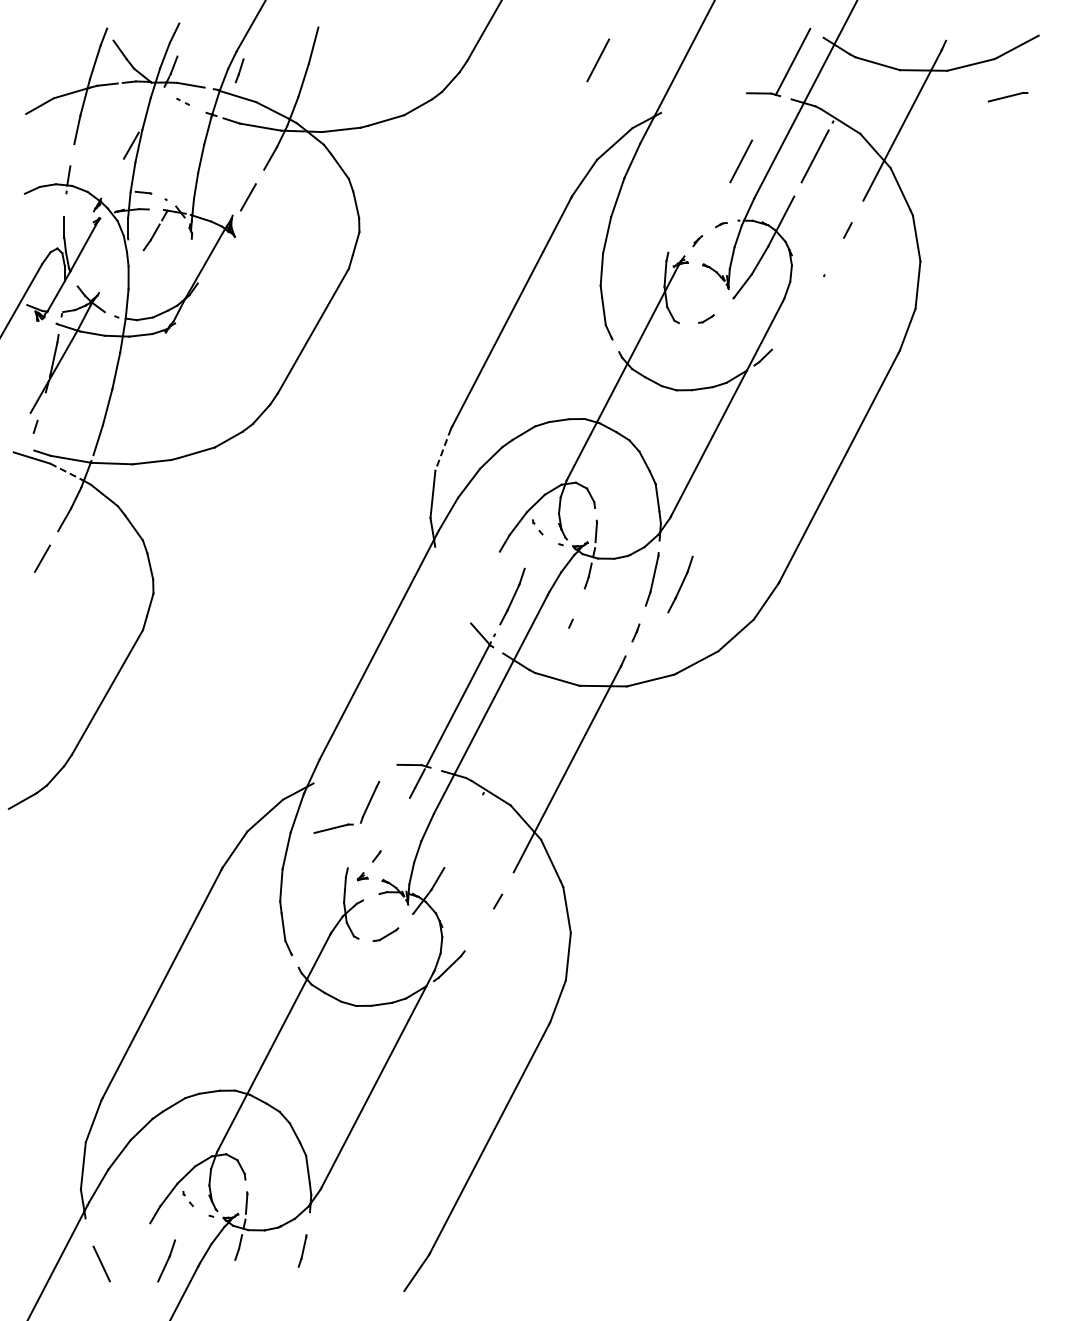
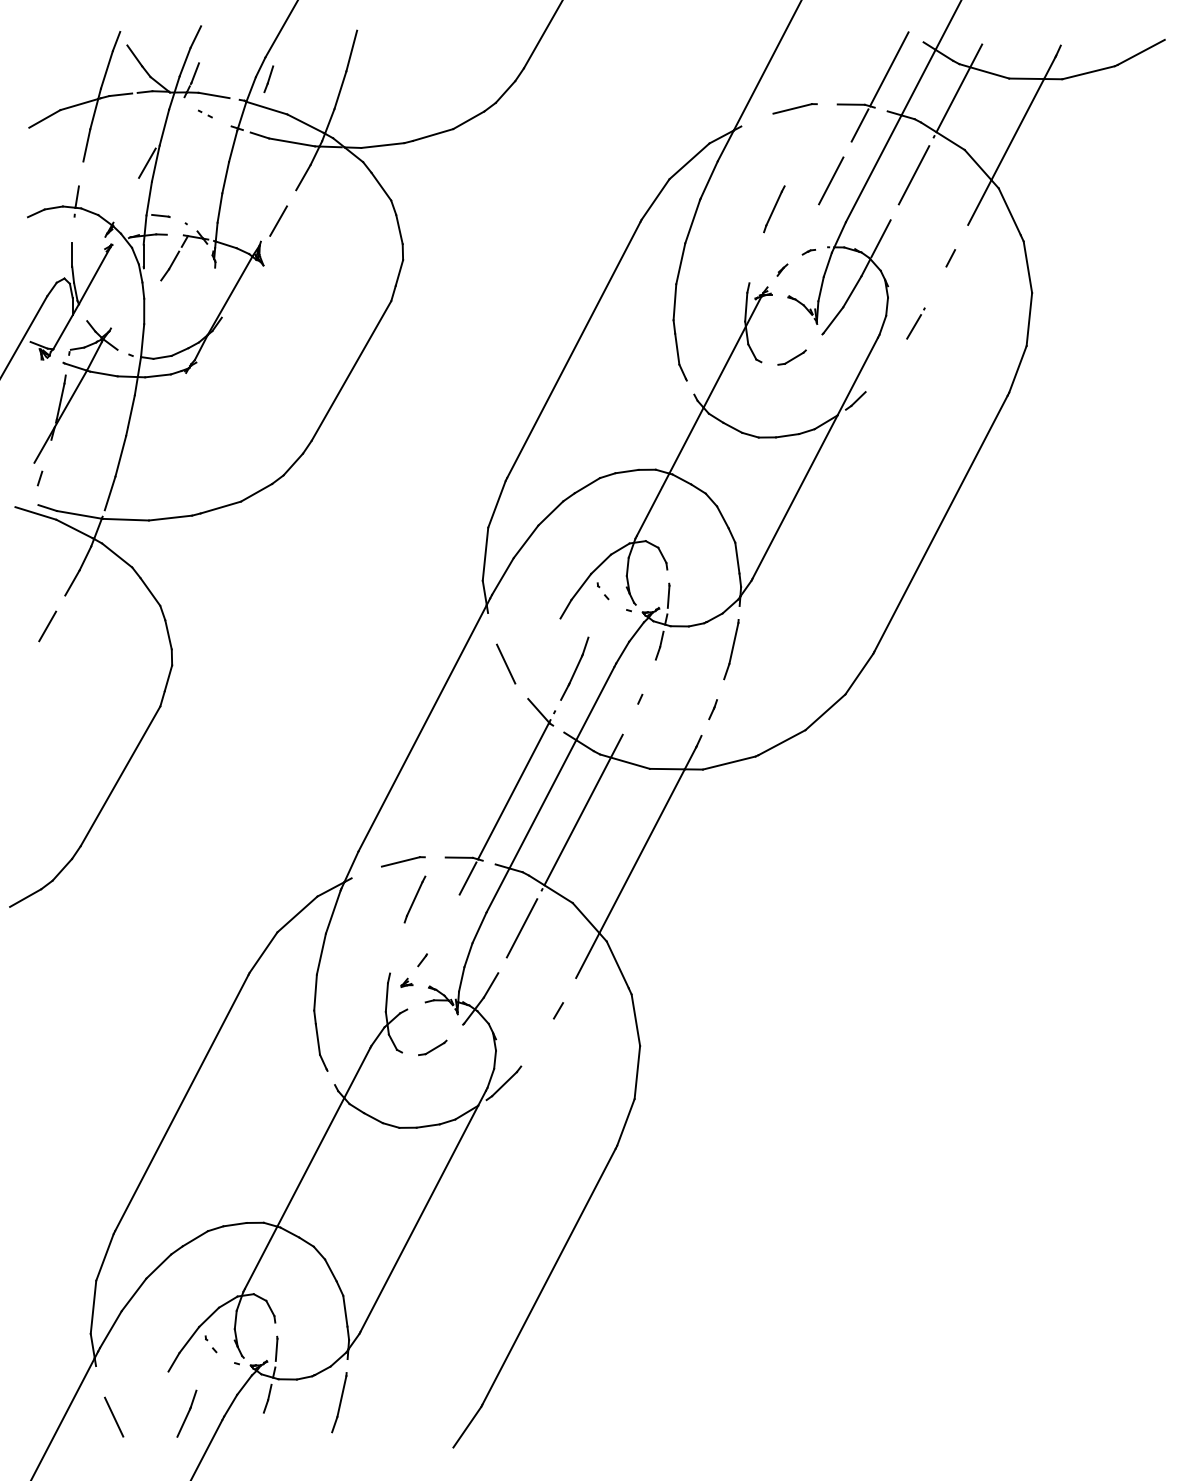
line: (598, 60) -> (671, 67), removed
line: (855, 78) -> (959, 87), added
line: (1007, 97) -> (794, 109), moved
line: (766, 111) -> (859, 124), added
line: (690, 186) -> (774, 209), added
line: (815, 291) -> (914, 326), added
part: (706, 318) -> (792, 357), size x1.67
line: (443, 450) -> (497, 505), dashed -> solid
line: (66, 472) -> (74, 529), dashed -> solid
part: (680, 584) -> (763, 655), removed
line: (451, 592) -> (506, 664), added
line: (520, 722) -> (583, 810), added
line: (465, 827) -> (522, 927), added
line: (333, 828) -> (403, 861), moved
part: (302, 1250) -> (339, 1402), size x1.67

